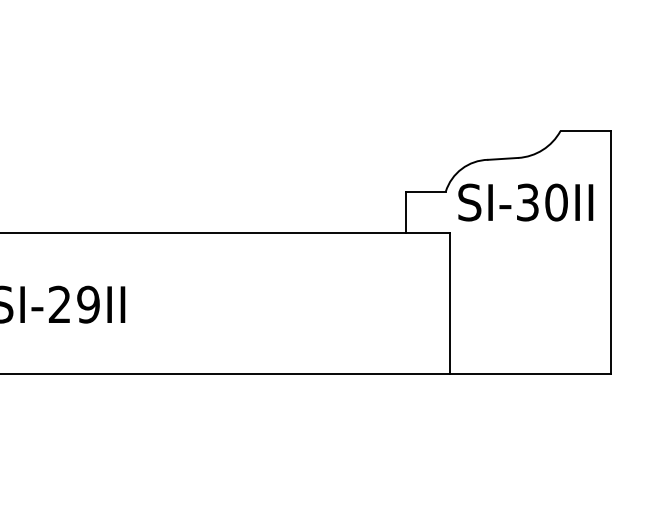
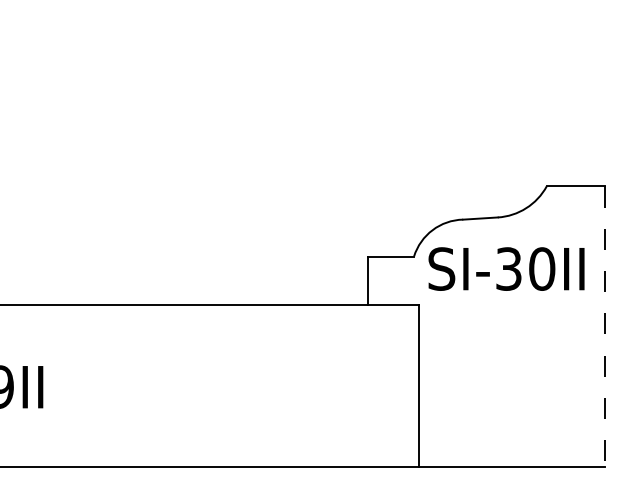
line: (611, 252) -> (605, 326), solid -> dashed

